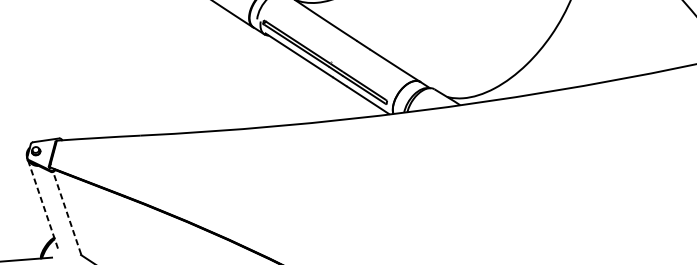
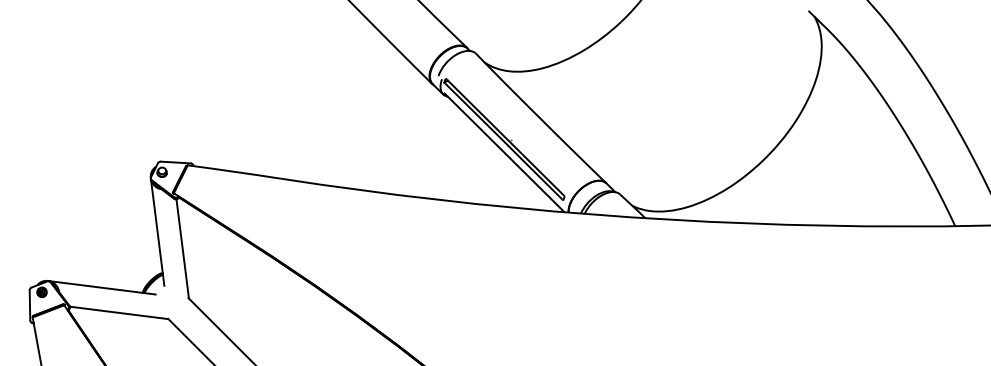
line: (42, 204) -> (157, 233), dashed -> solid
line: (66, 212) -> (182, 247), dashed -> solid

